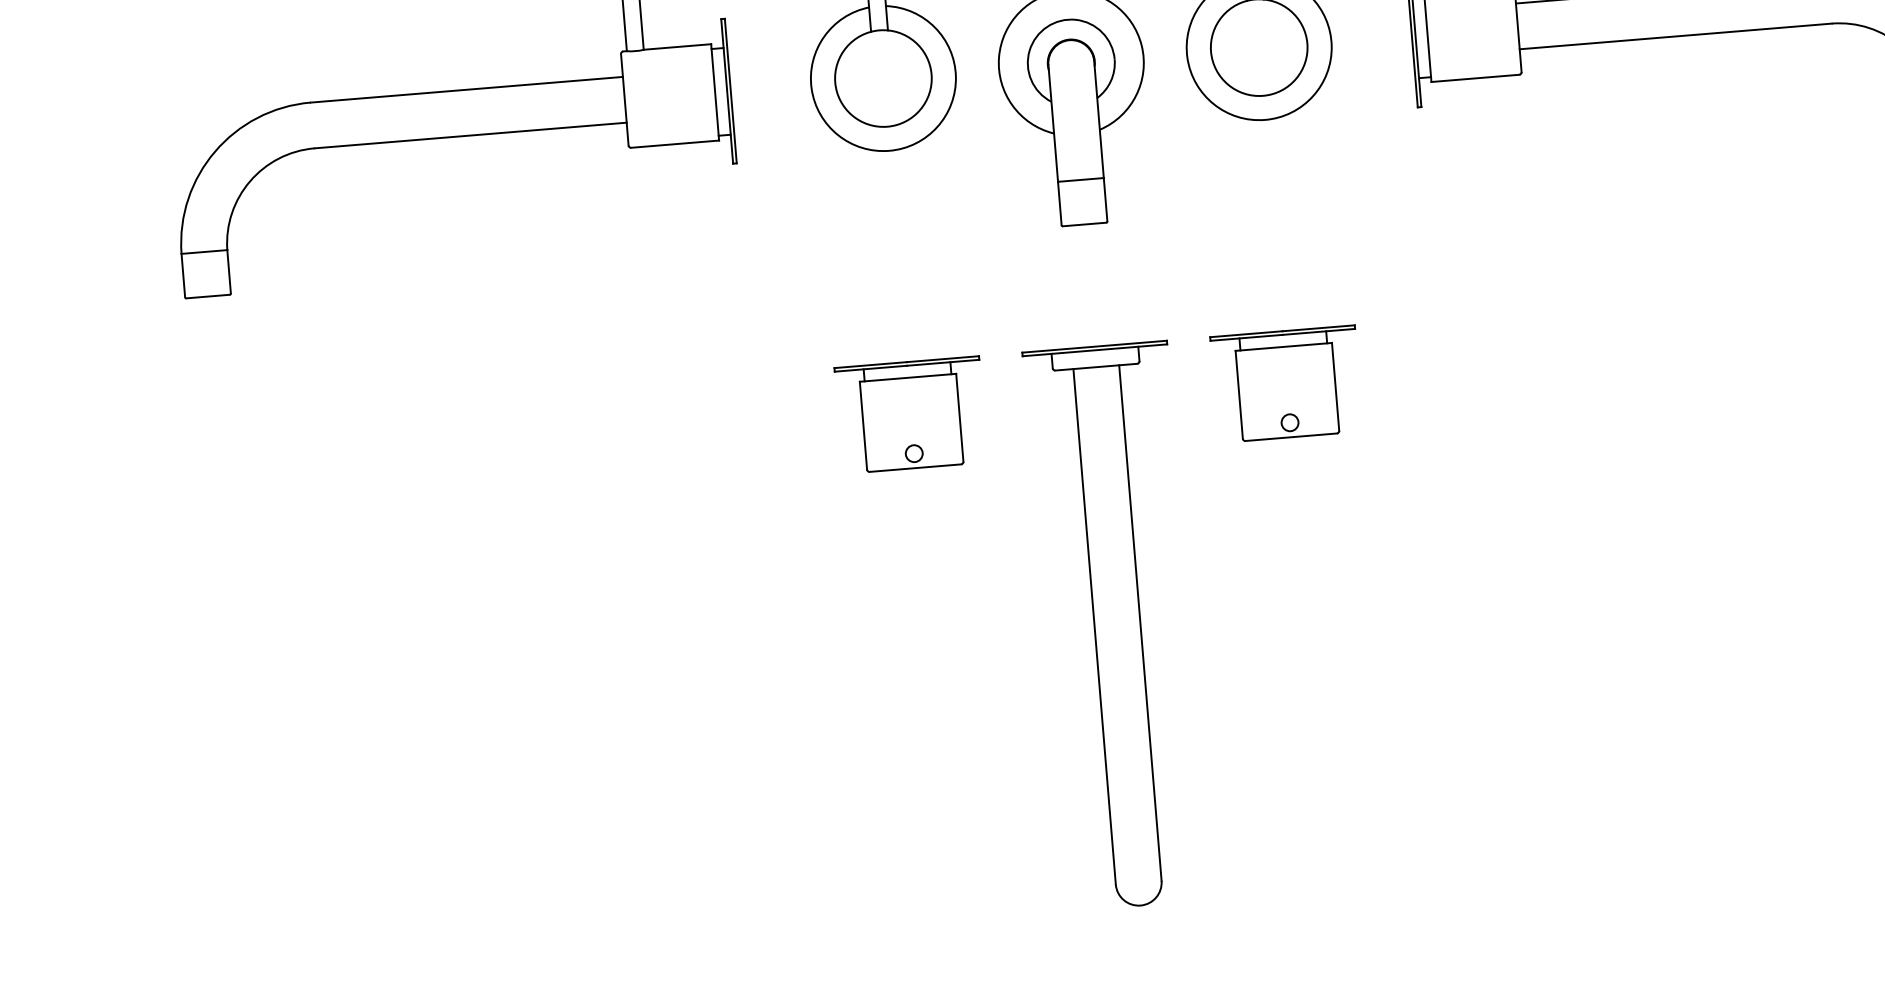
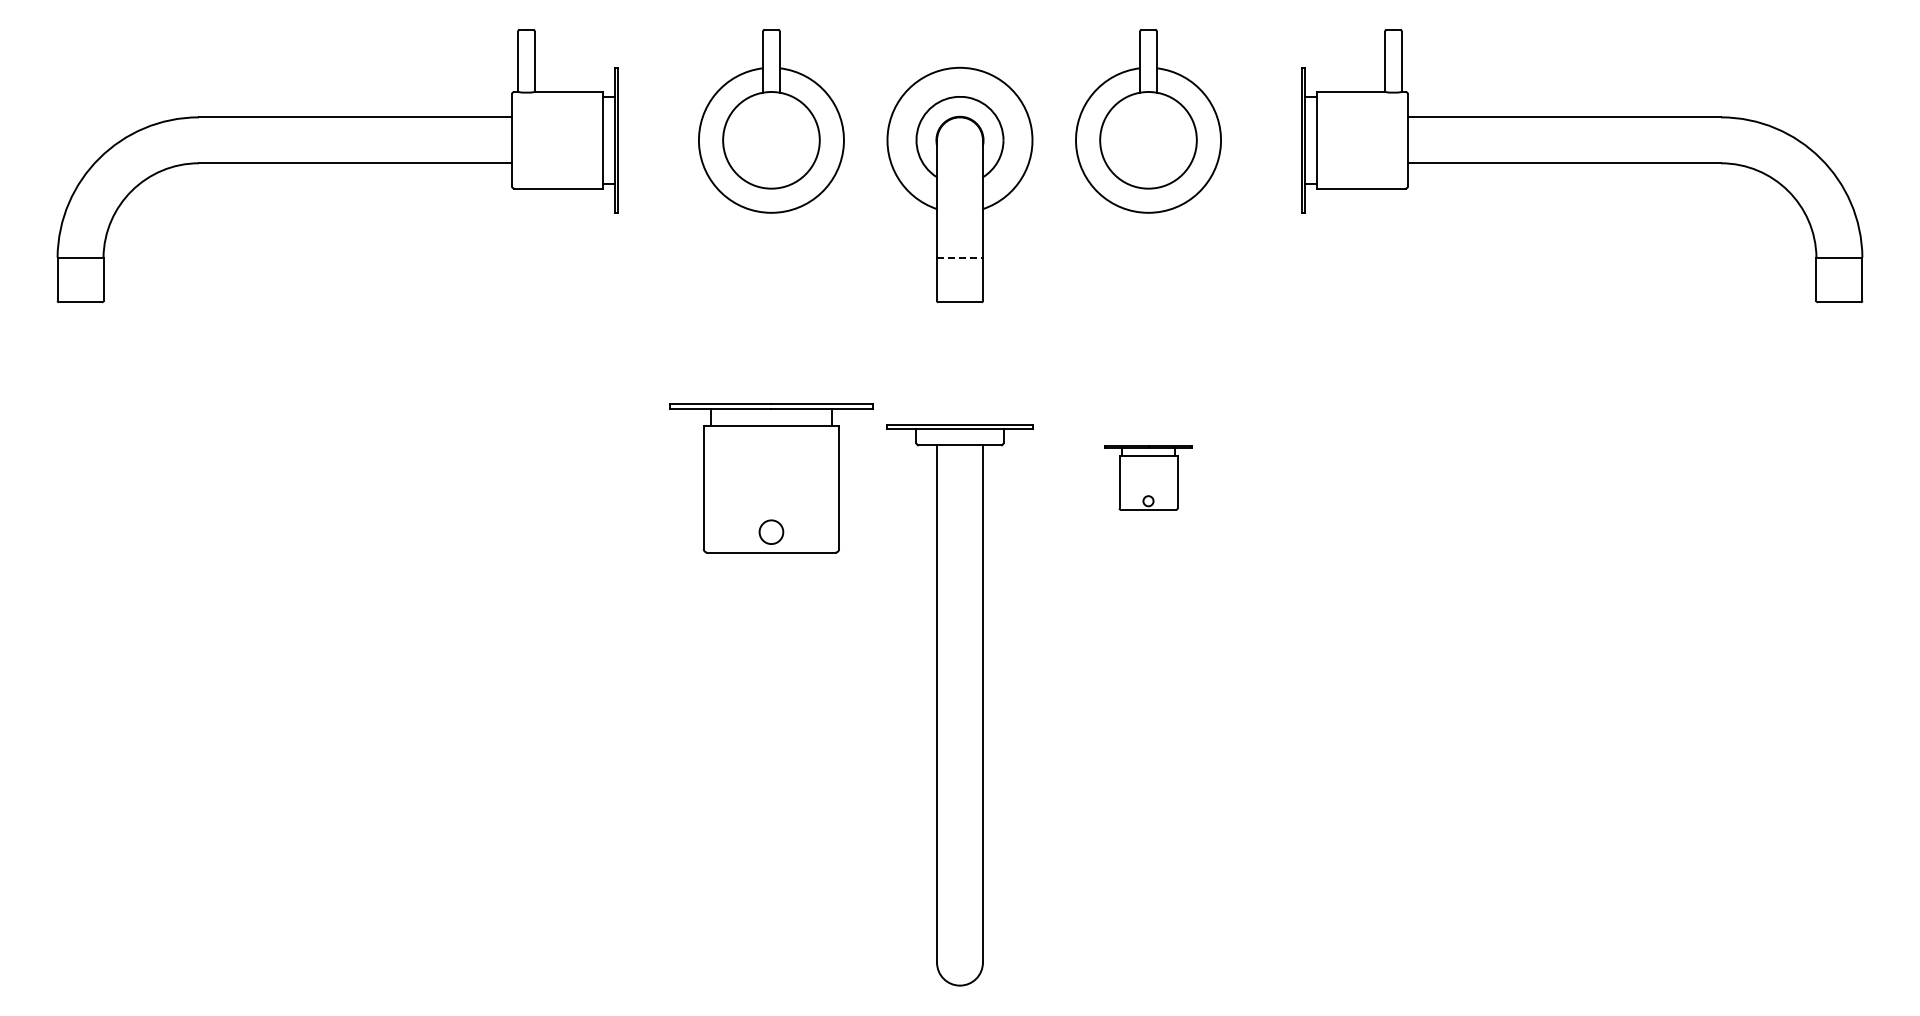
line: (1080, 179) -> (959, 257), solid -> dashed
part: (1286, 383) -> (1148, 477), size x0.6
part: (911, 414) -> (771, 477), size x1.4

